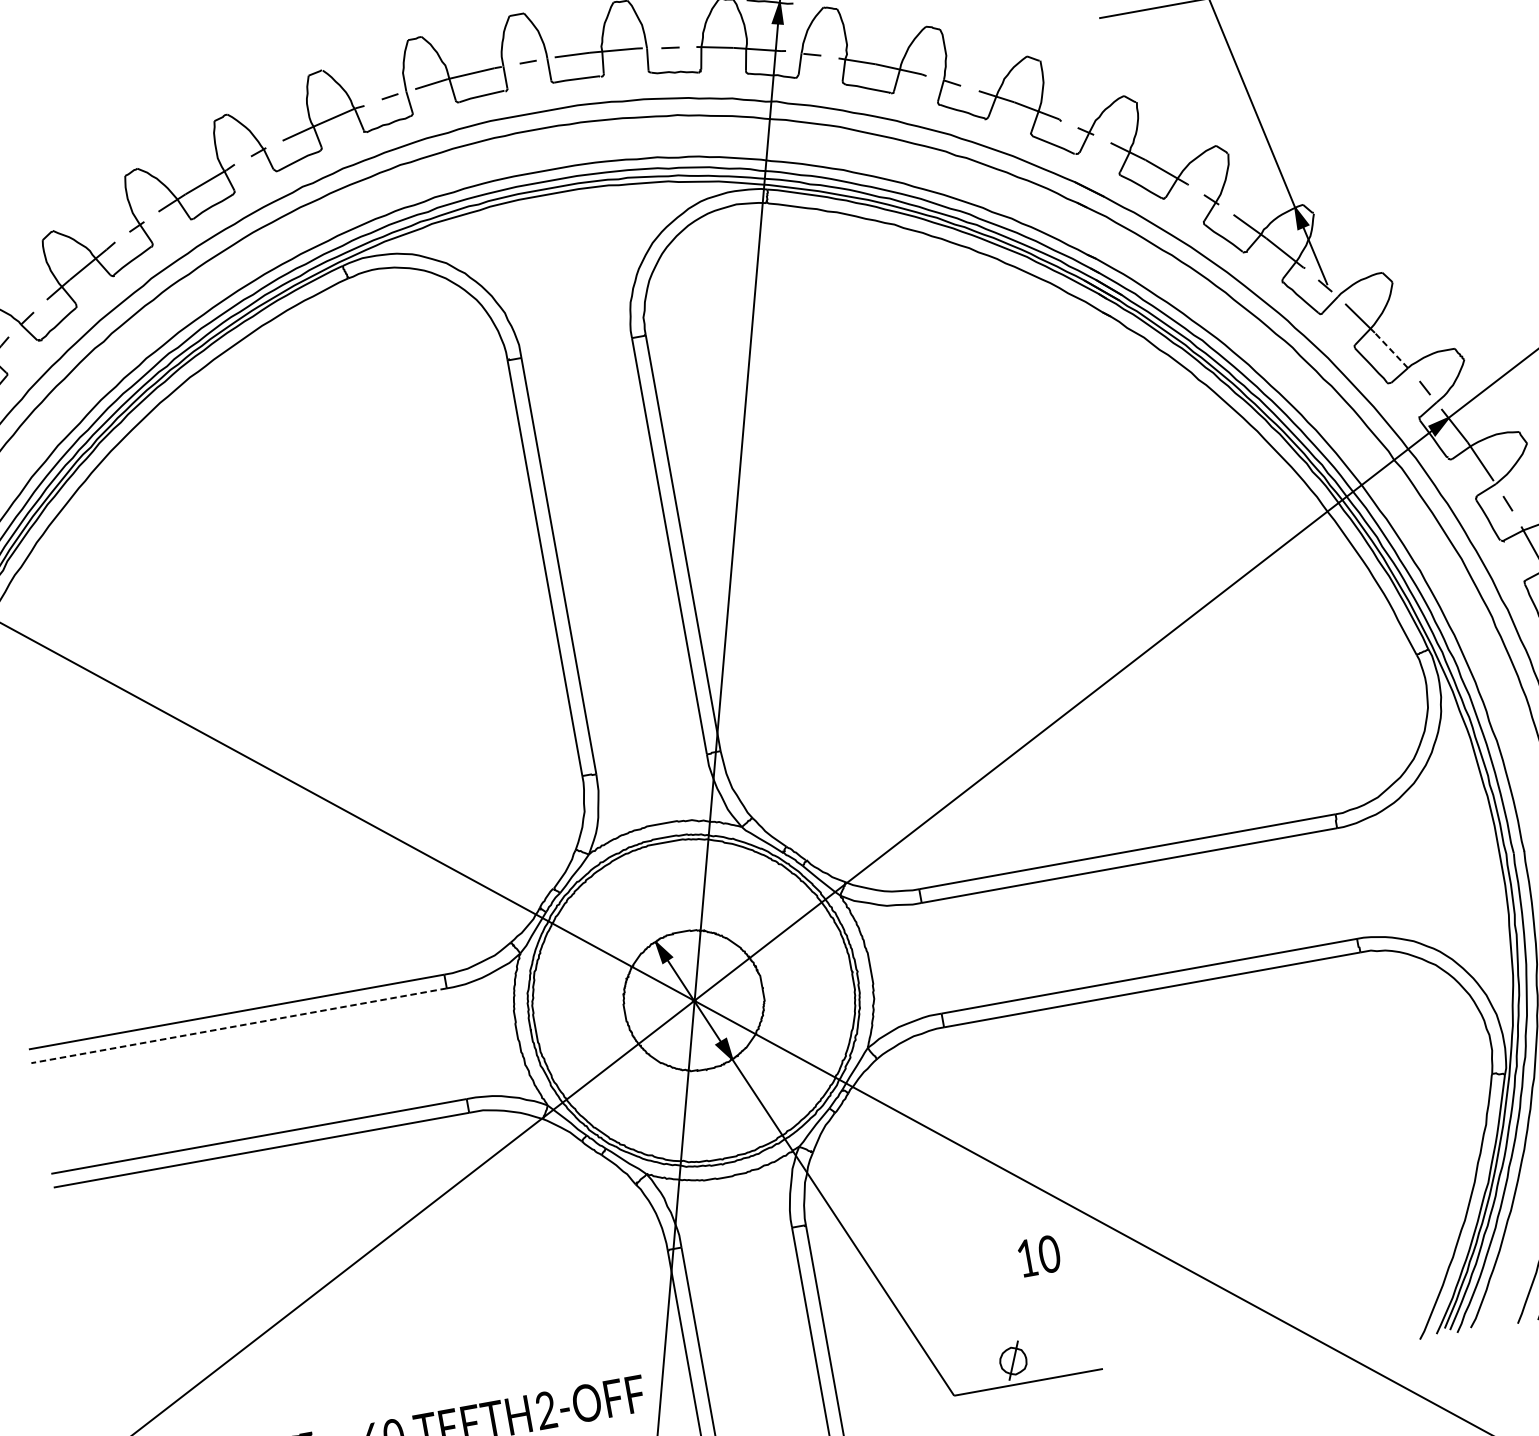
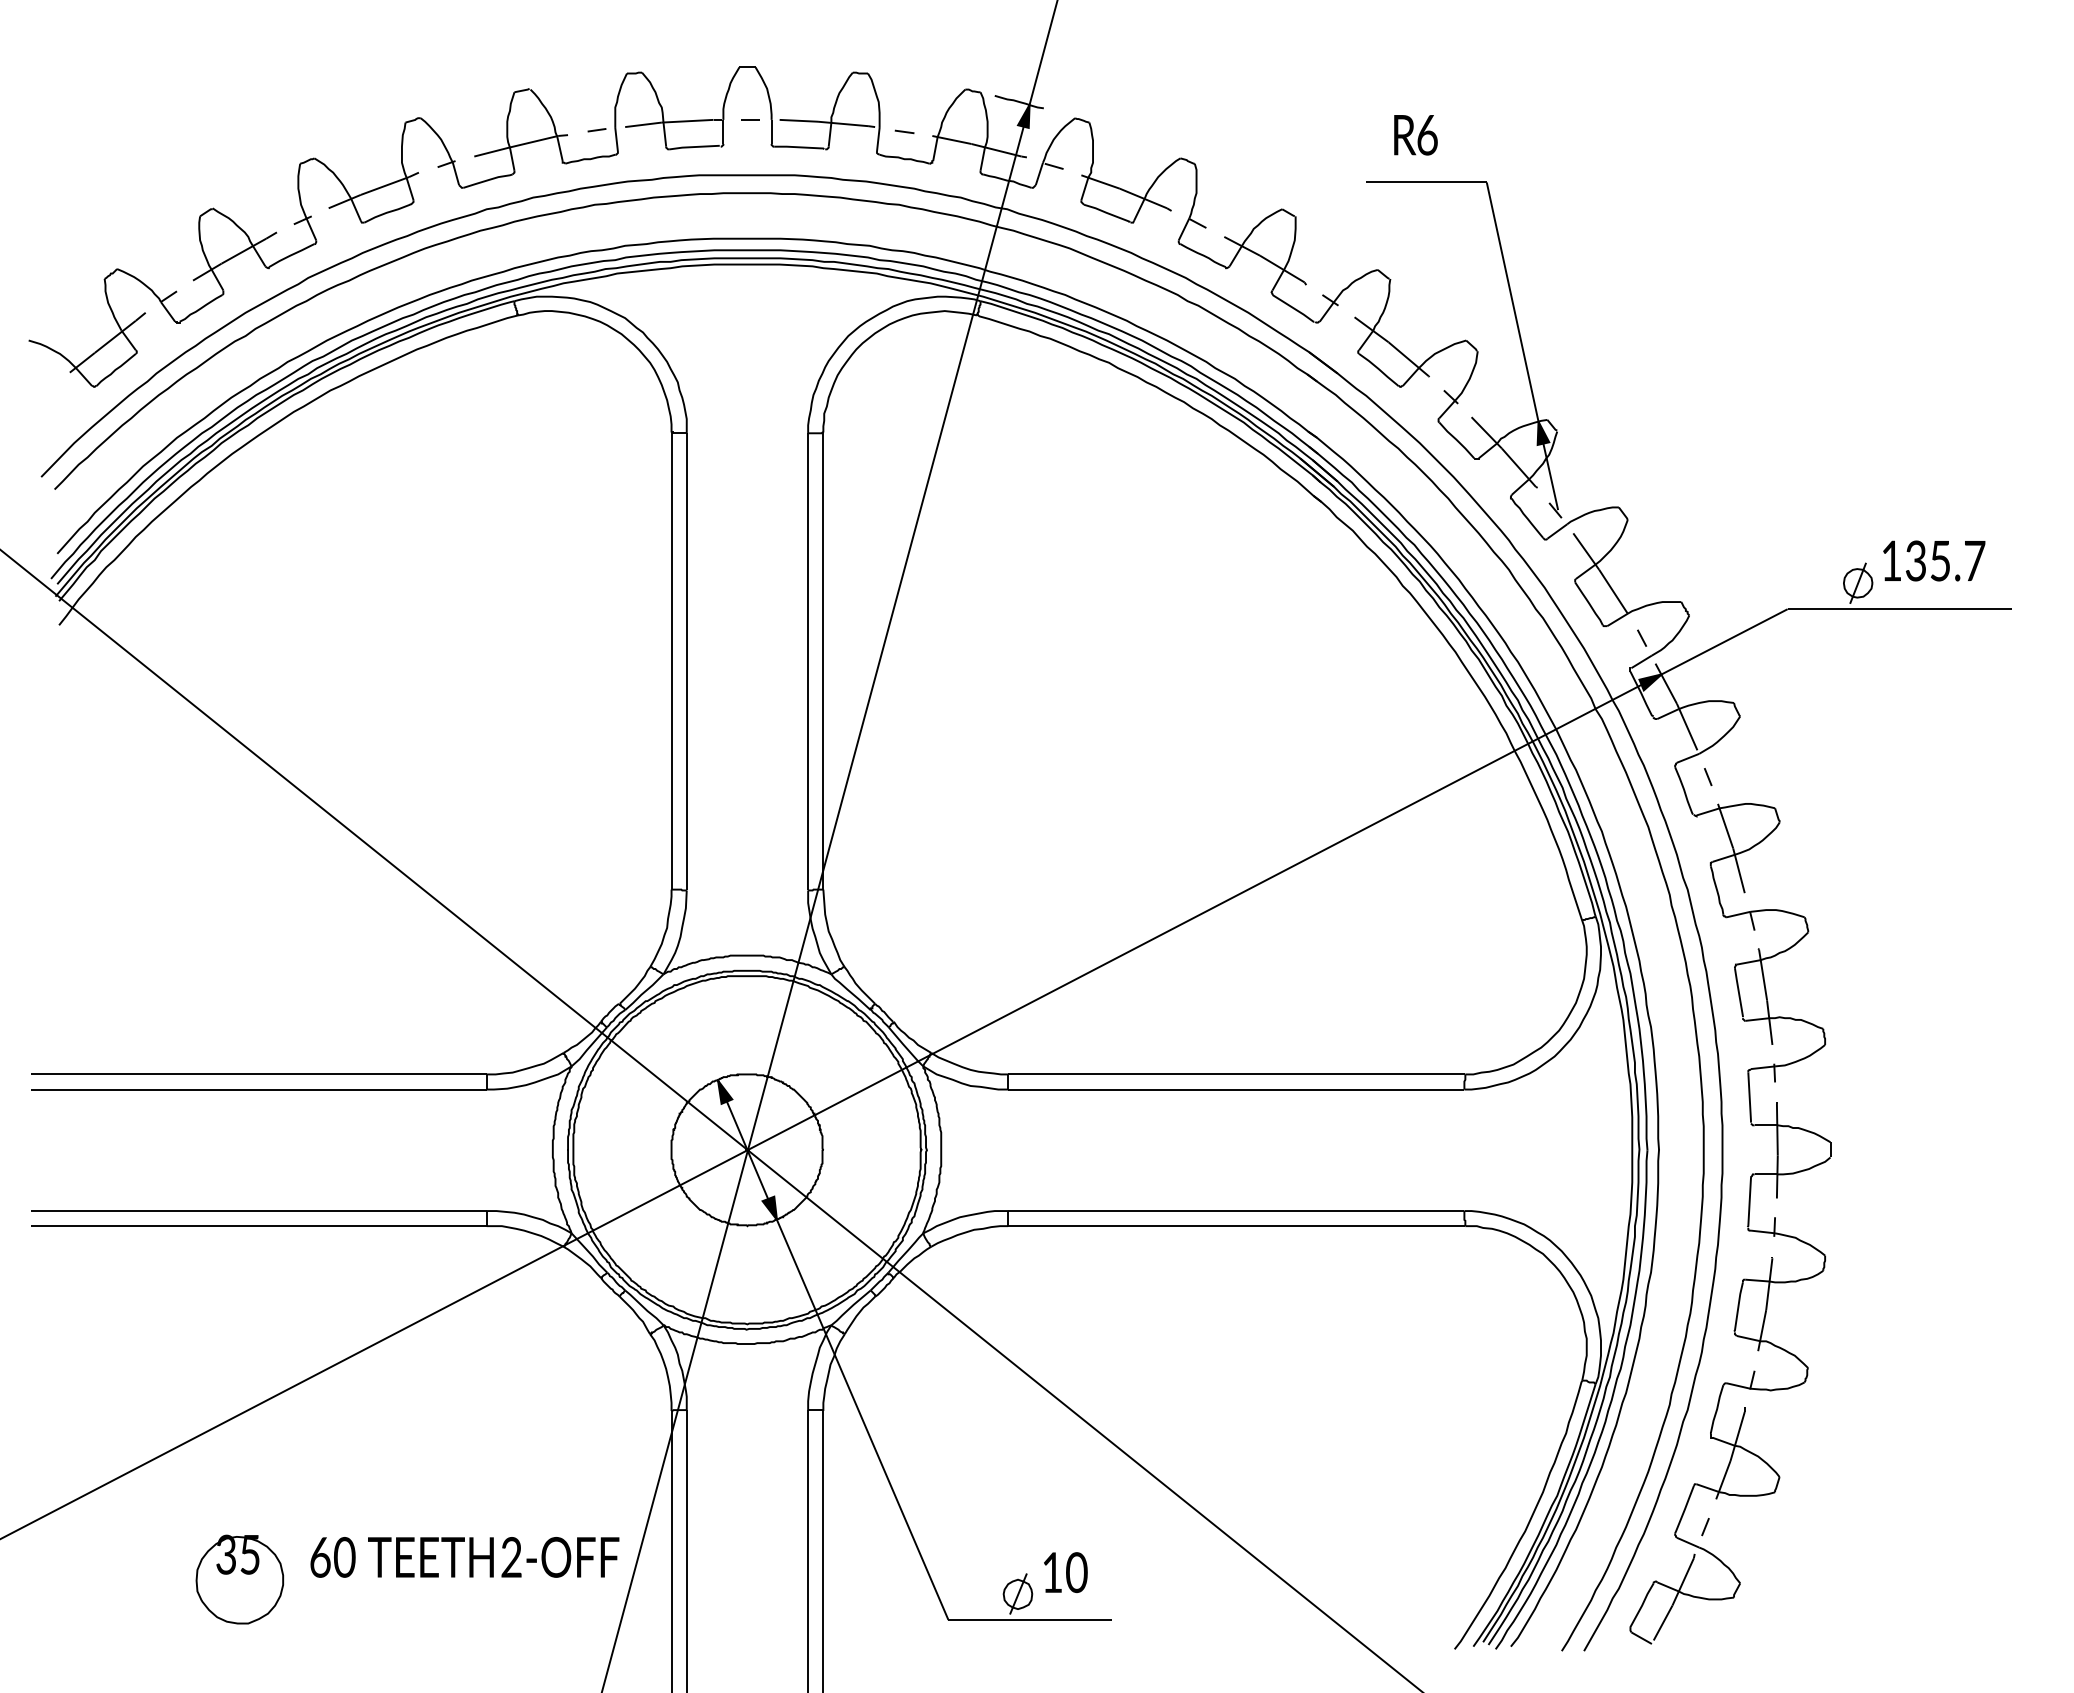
line: (1391, 350) -> (1613, 591), dashed -> solid
line: (240, 1025) -> (260, 1089), dashed -> solid
text: (1039, 1255) -> (1065, 1572), moved

